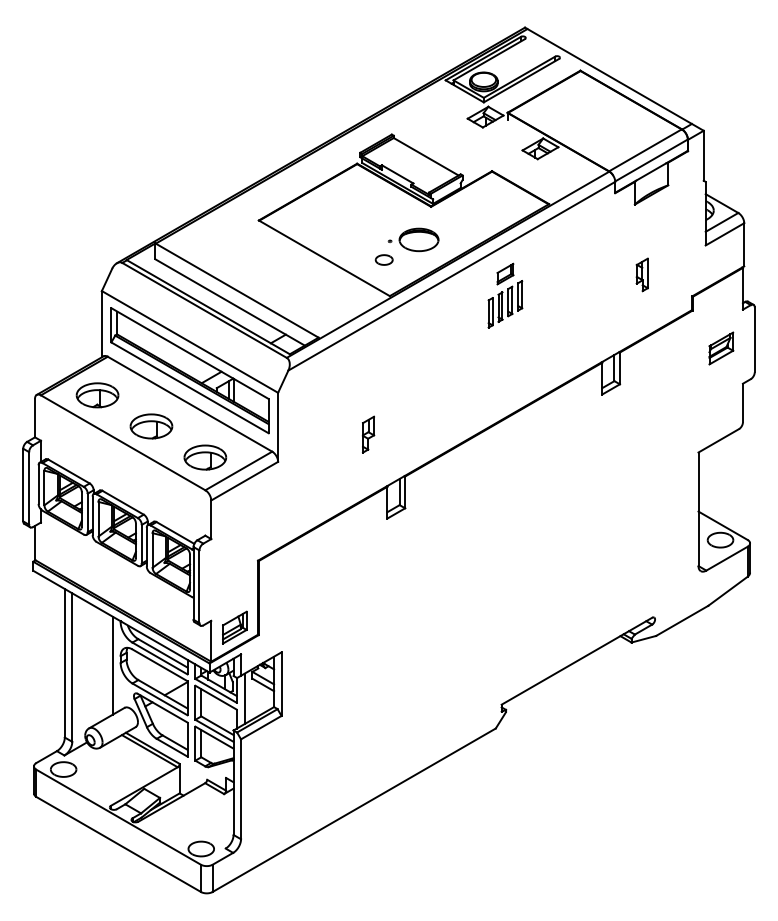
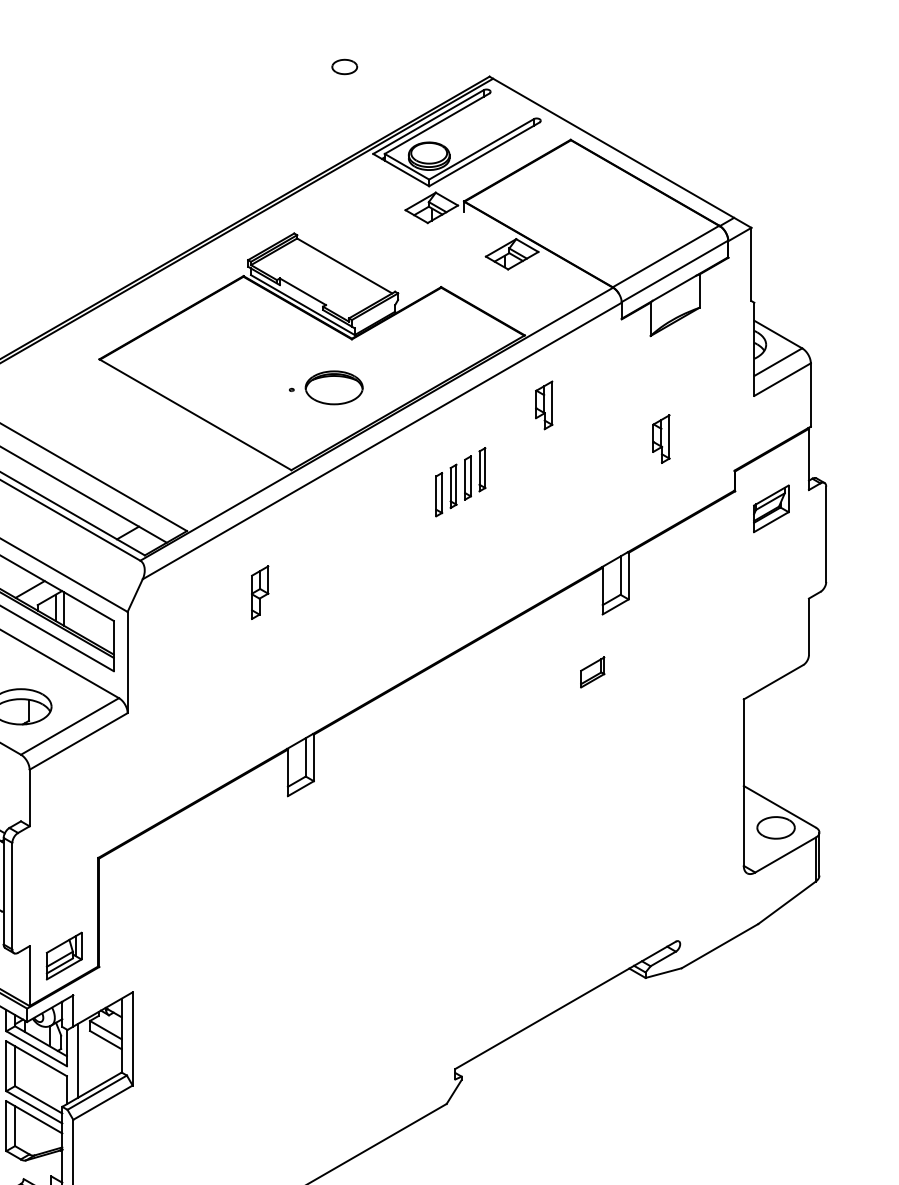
part: (561, 251) -> (542, 404), added
part: (383, 259) -> (343, 66), moved
part: (505, 273) -> (592, 671), moved
part: (721, 348) -> (771, 508), moved
part: (368, 434) -> (260, 592), moved

